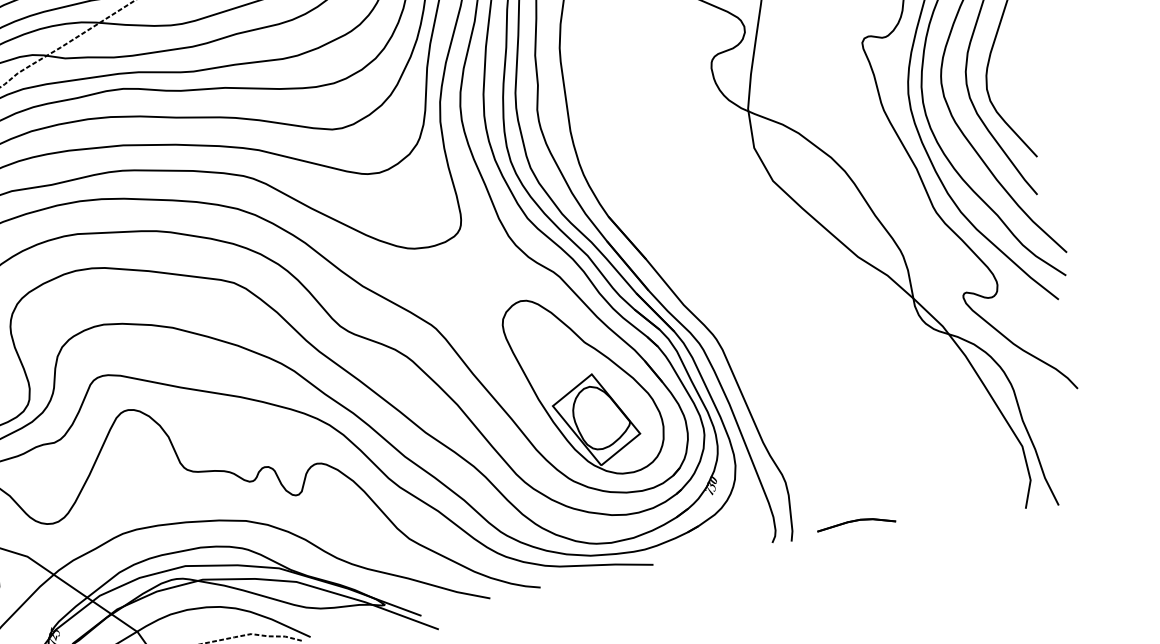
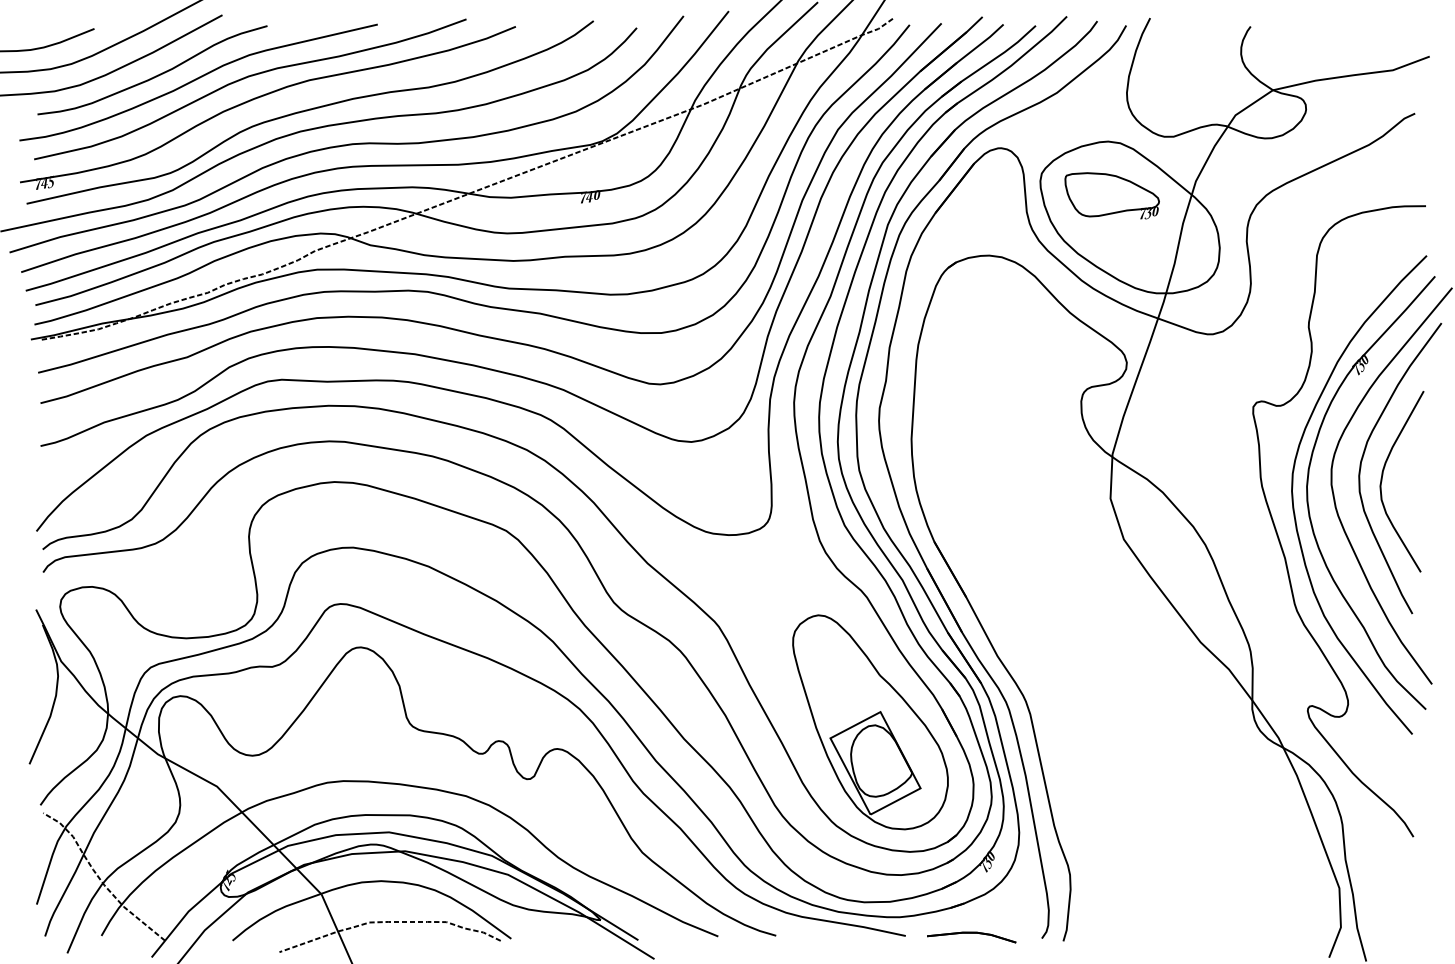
part: (856, 524) -> (971, 937), moved

